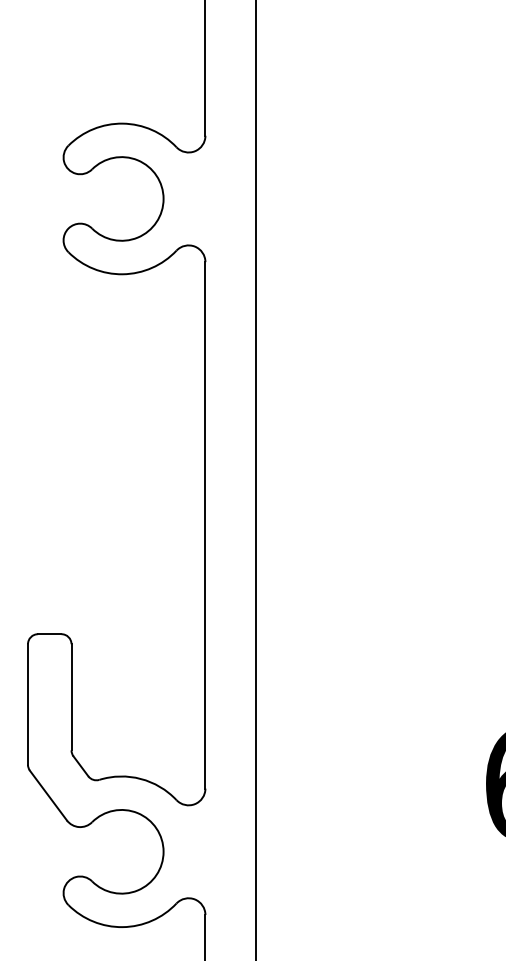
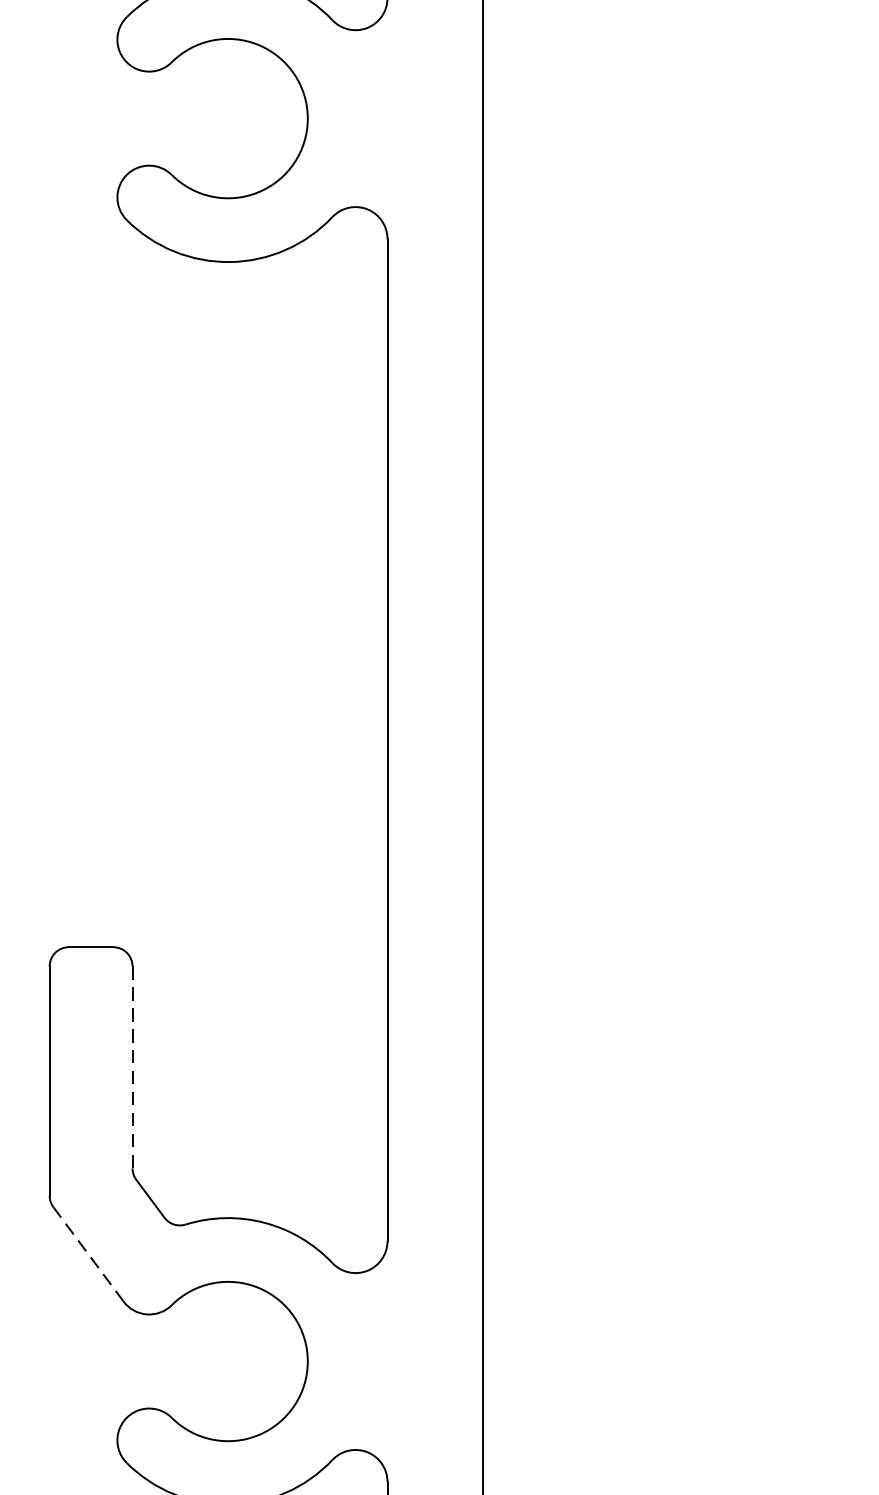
line: (71, 697) -> (132, 1067), solid -> dashed
line: (48, 795) -> (88, 1254), solid -> dashed

